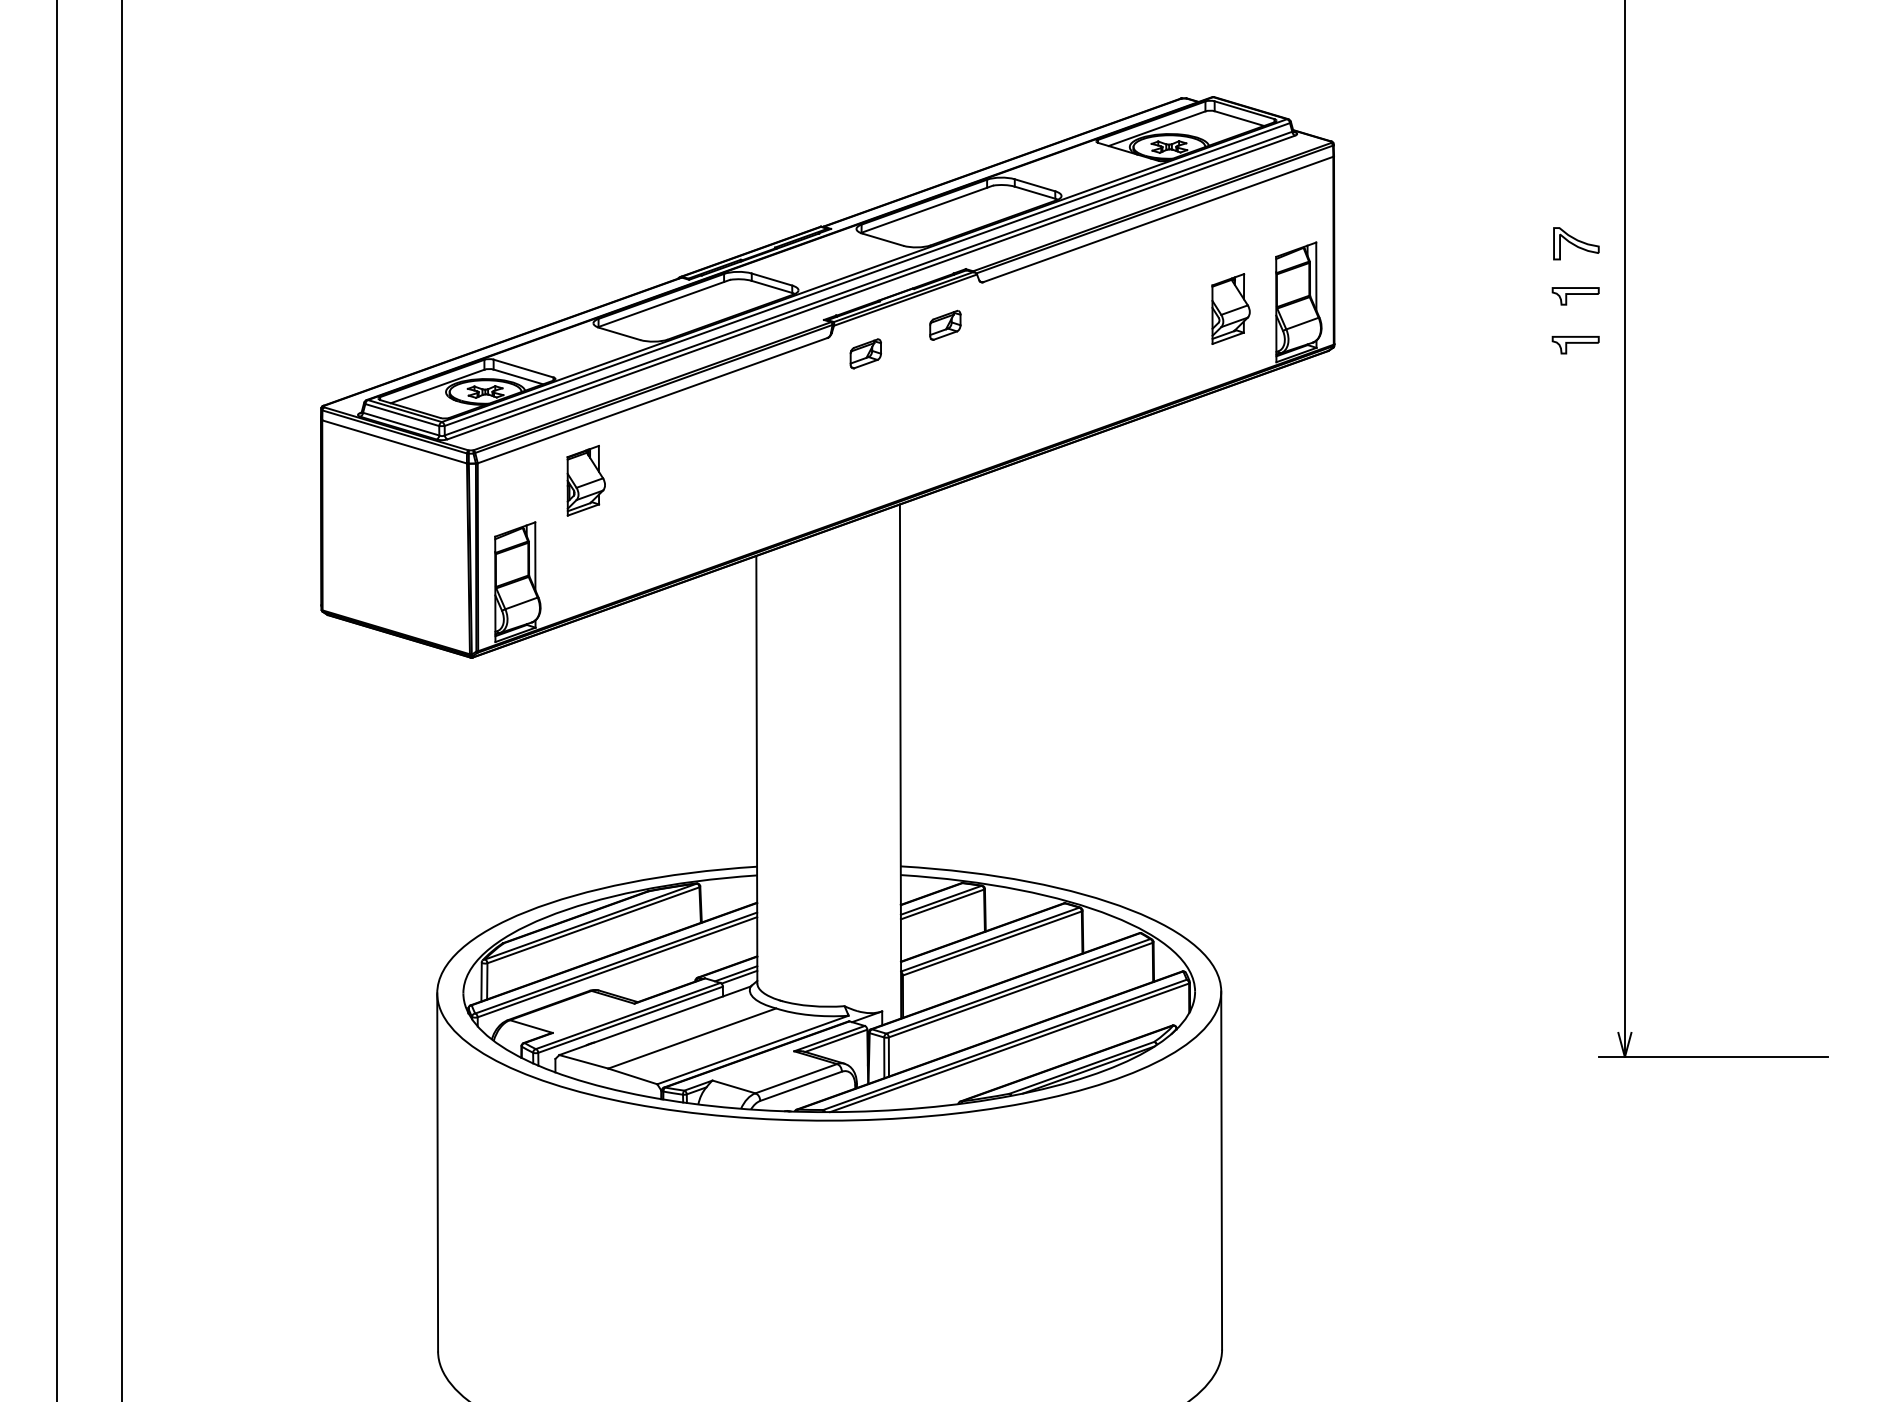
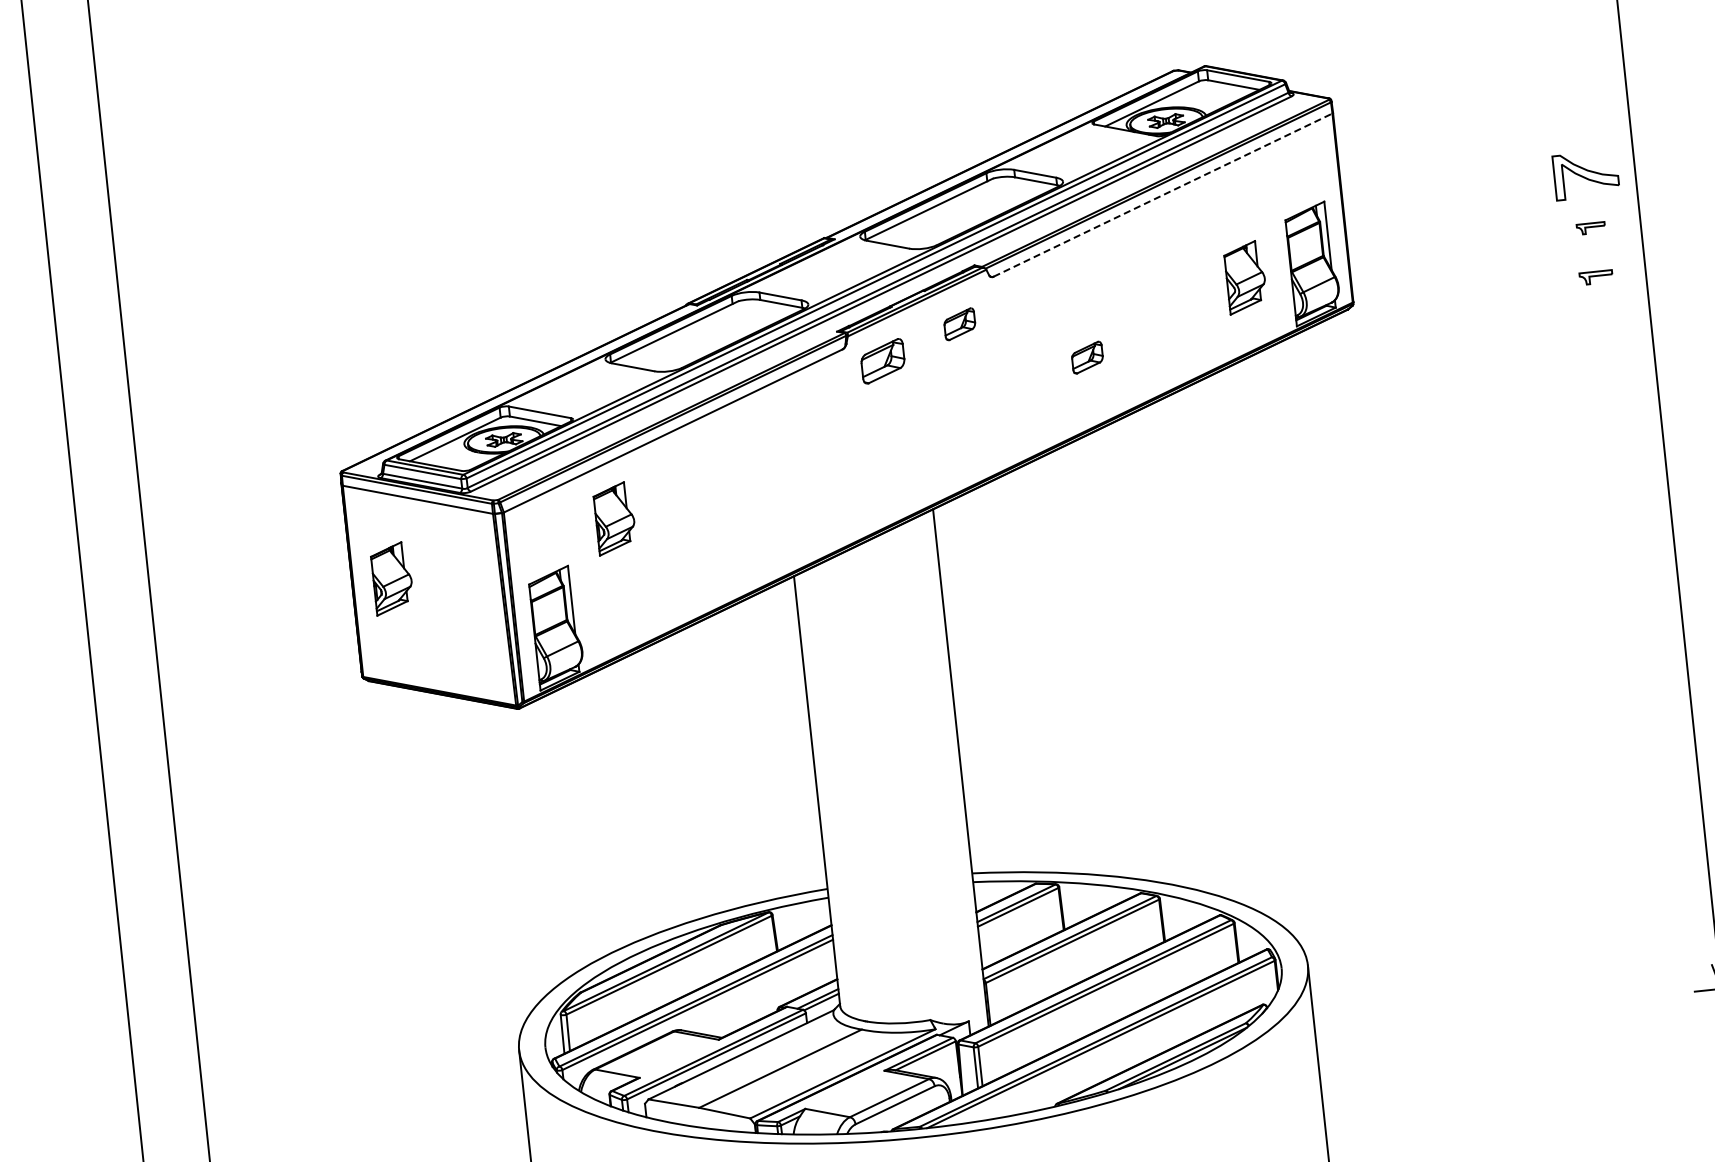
line: (1158, 219) -> (1163, 195), solid -> dashed
part: (1576, 243) -> (1586, 175), size x1.4
part: (1575, 296) -> (1590, 228), size x0.6
part: (1575, 345) -> (1596, 277), size x0.7
part: (865, 353) -> (882, 361), size x1.4
part: (1067, 370) -> (1087, 356), added
part: (360, 516) -> (391, 578), added

